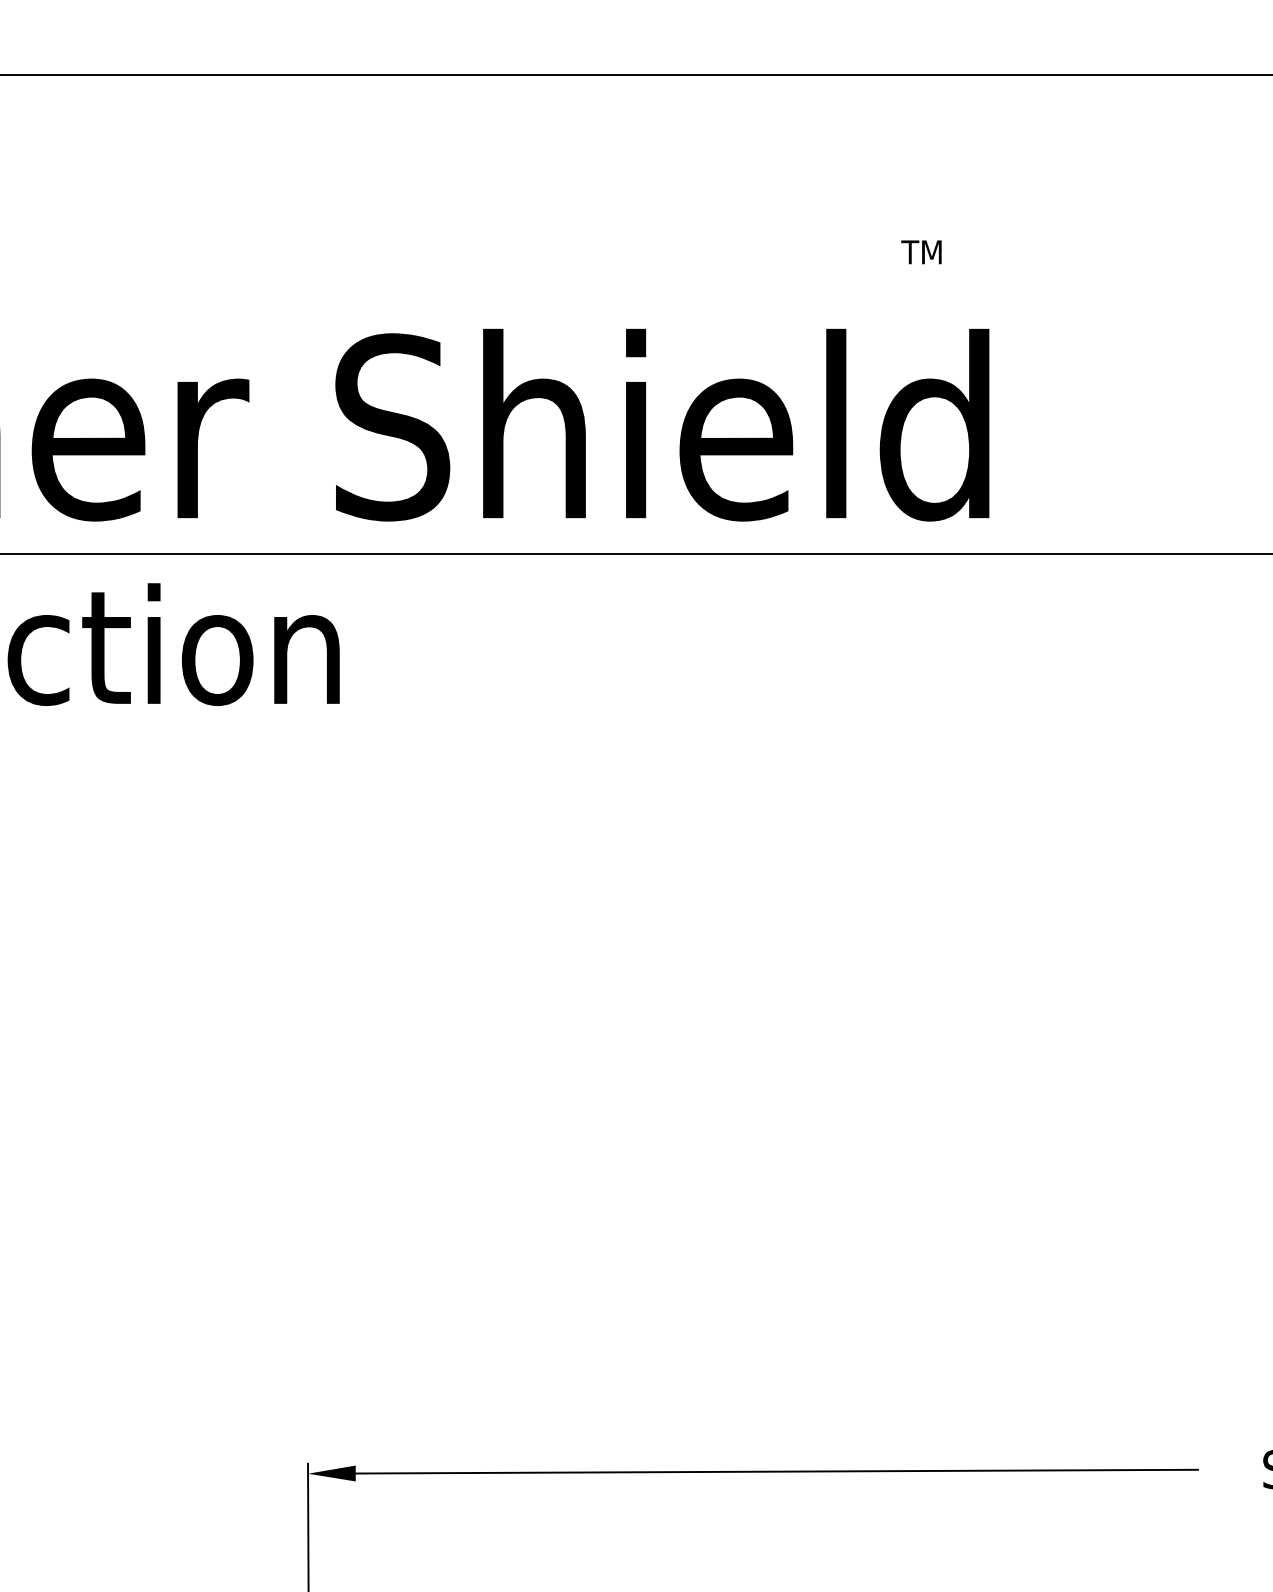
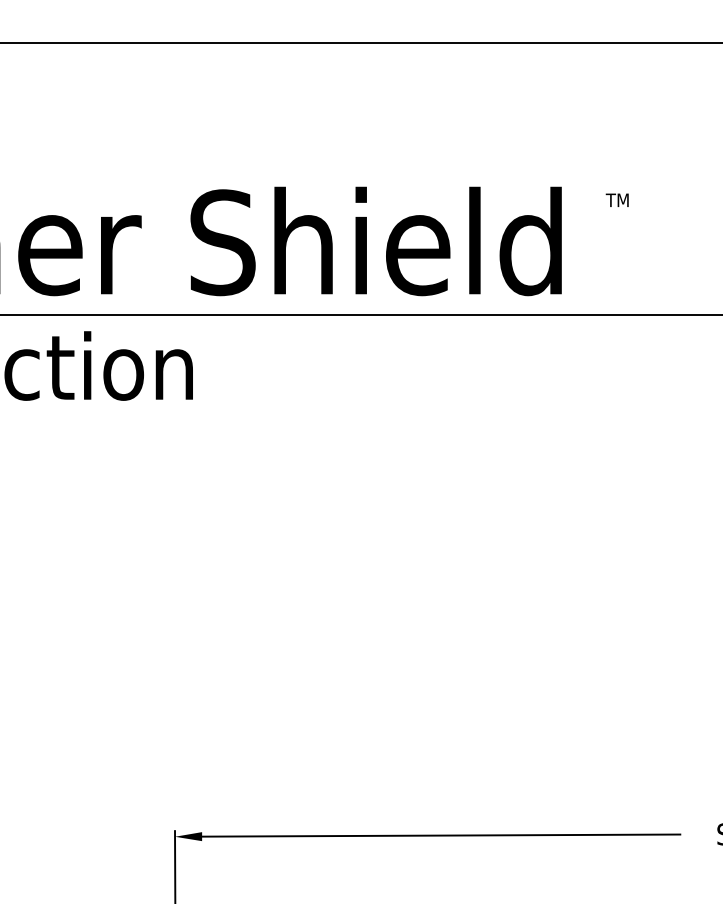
text: (920, 250) -> (616, 199), moved

